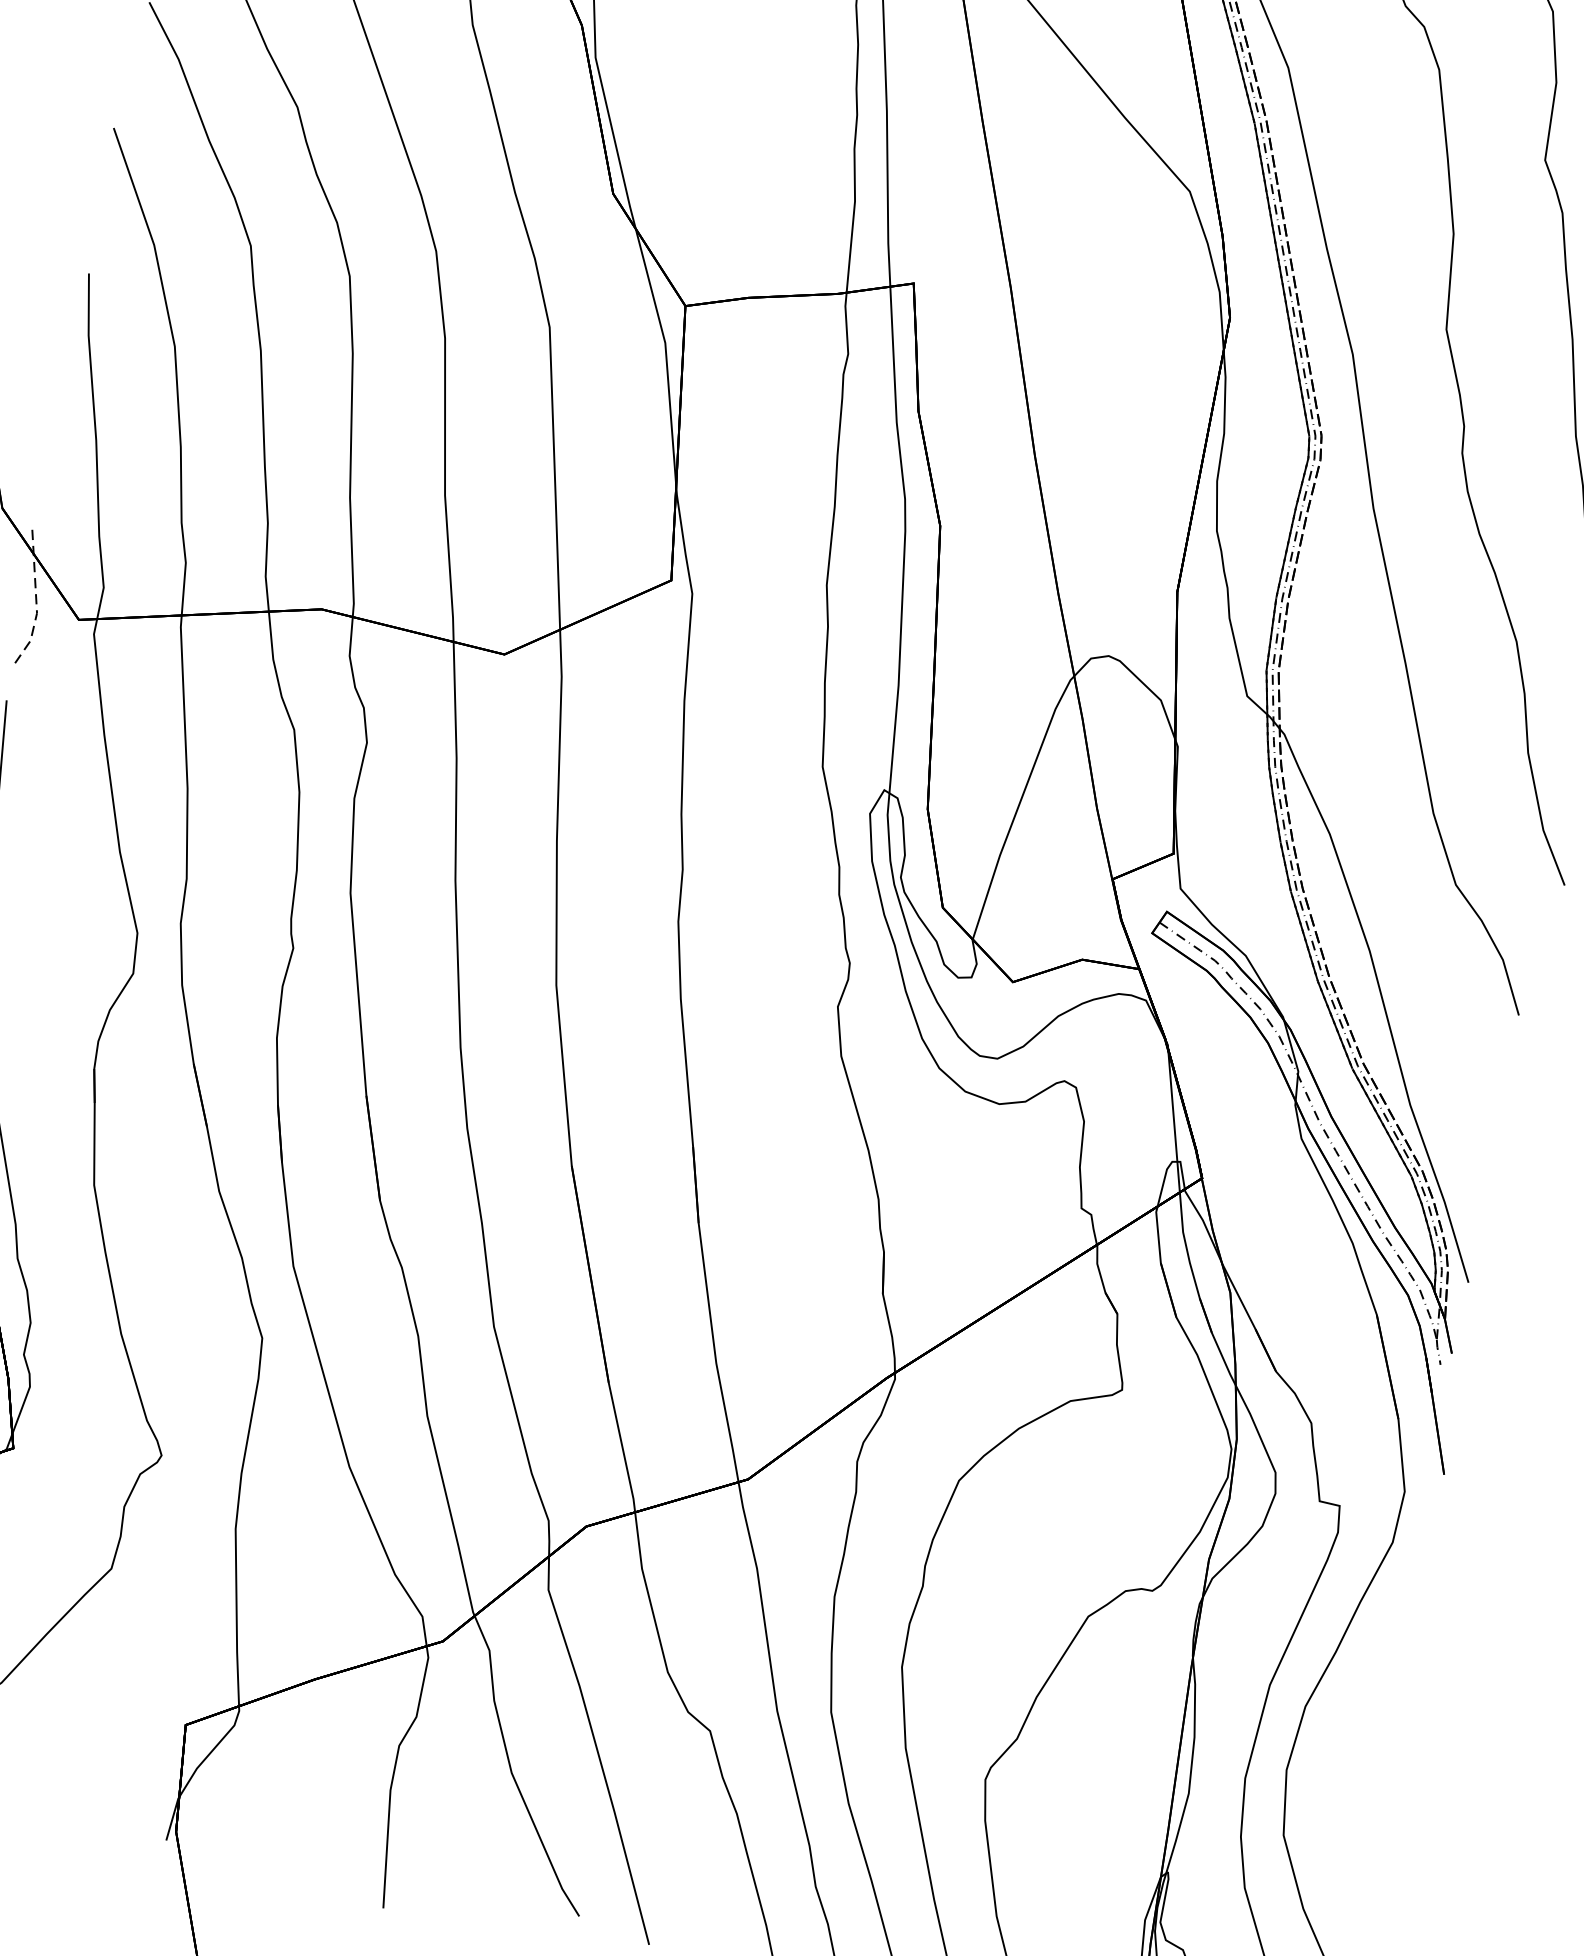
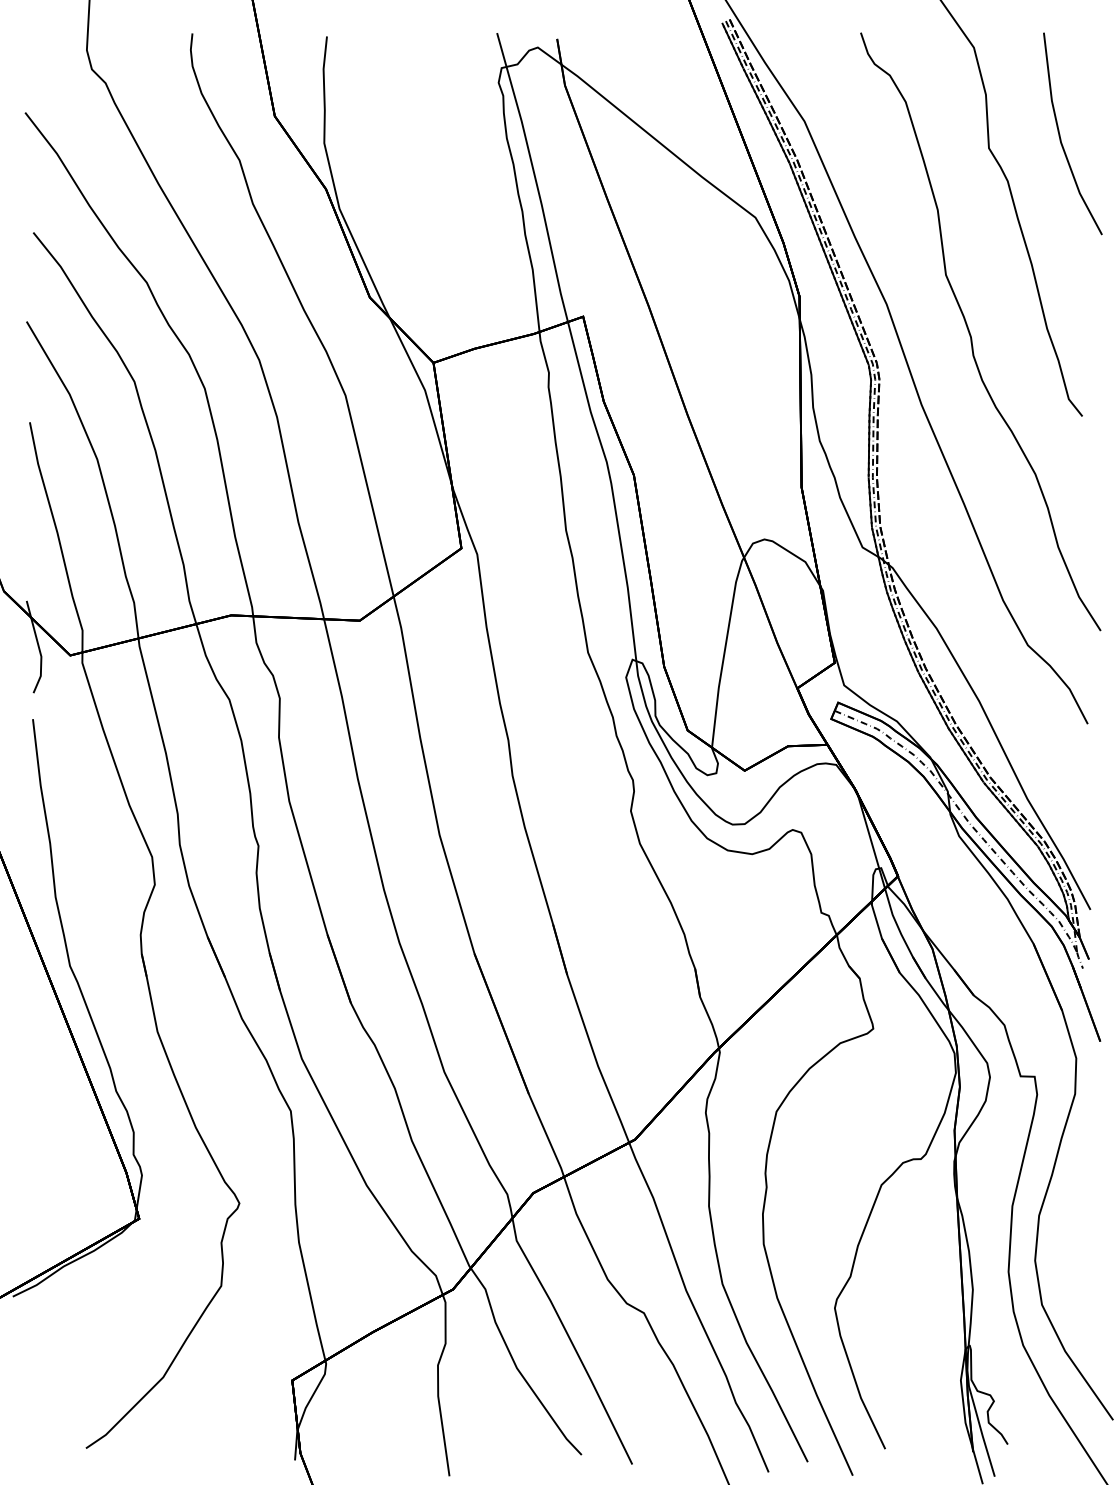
line: (36, 600) -> (39, 648), dashed -> solid

